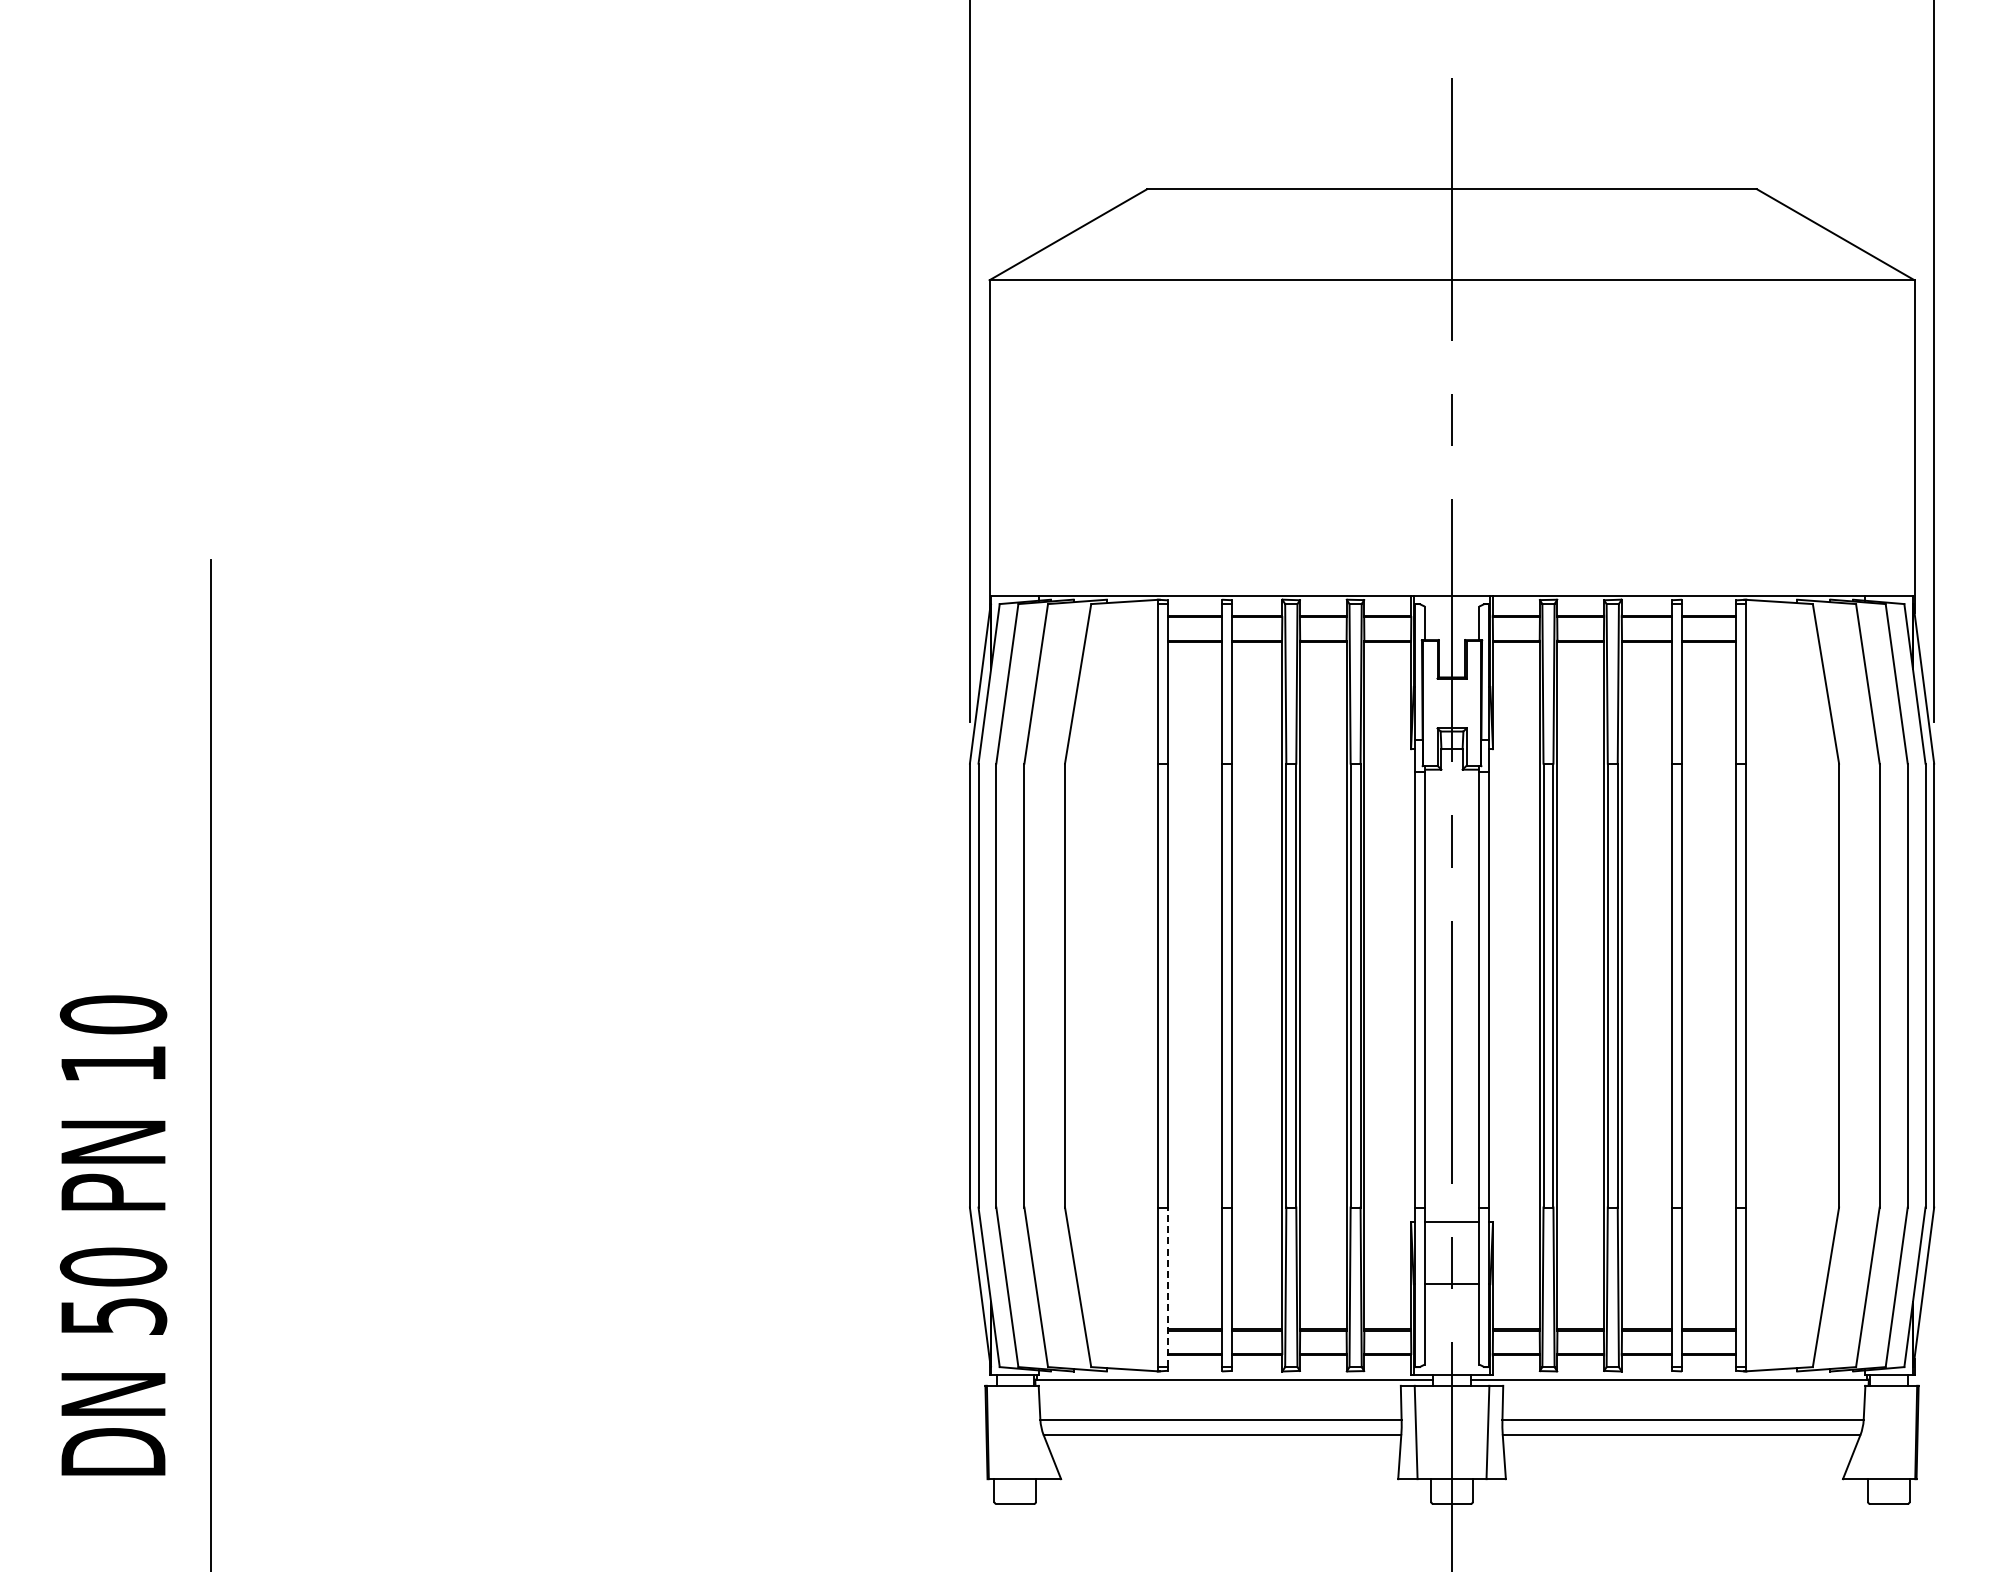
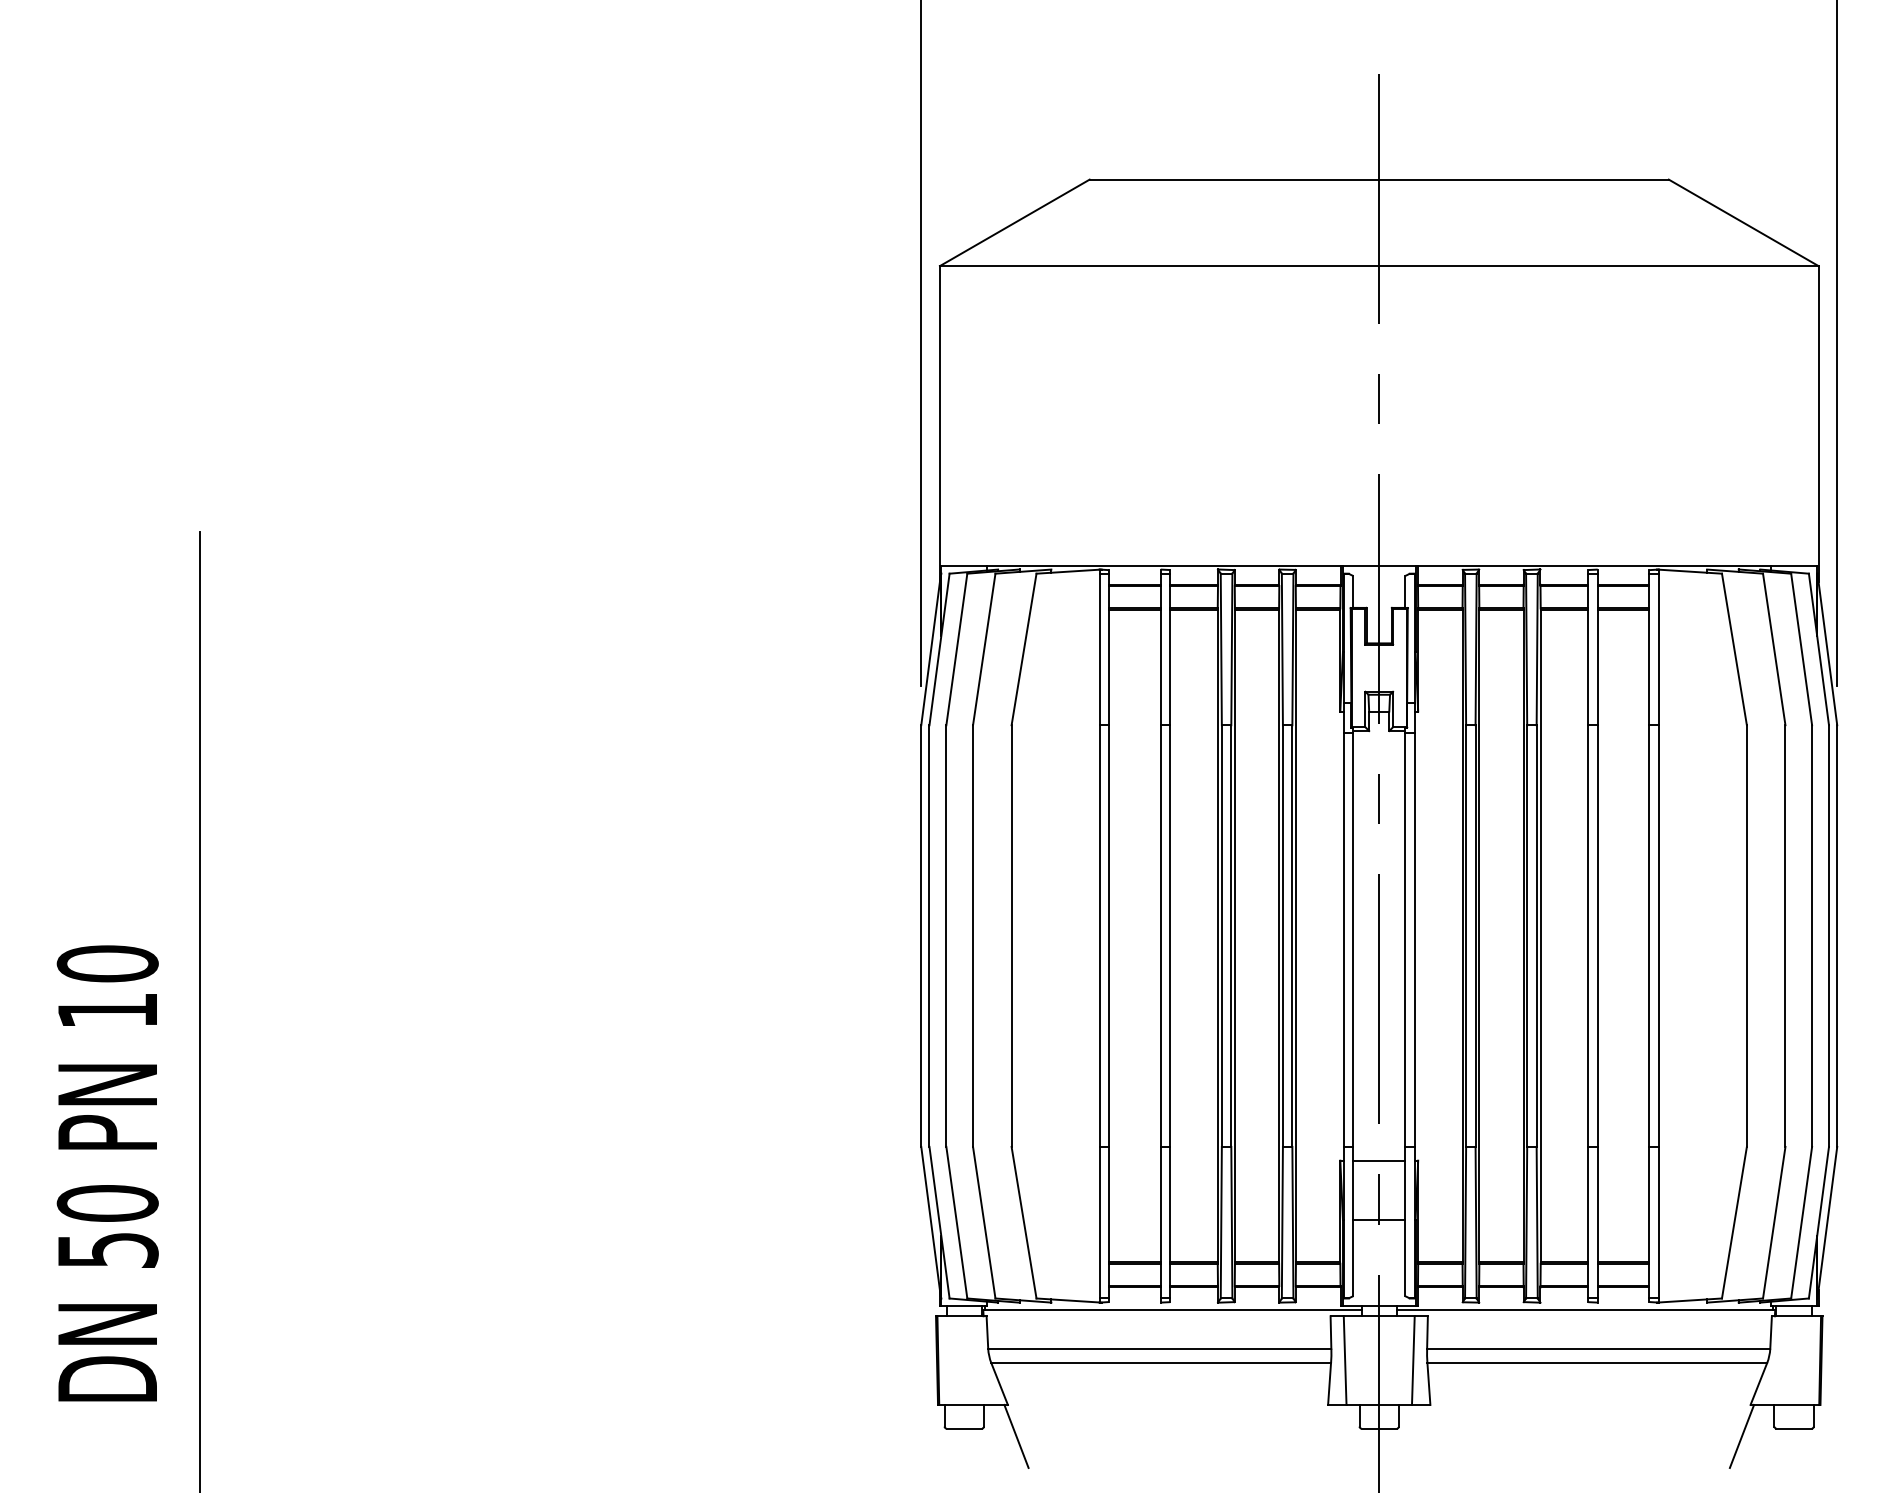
line: (1167, 1287) -> (1108, 1222), dashed -> solid
line: (1069, 1512) -> (1015, 1436), added
line: (1833, 1512) -> (1741, 1436), added

